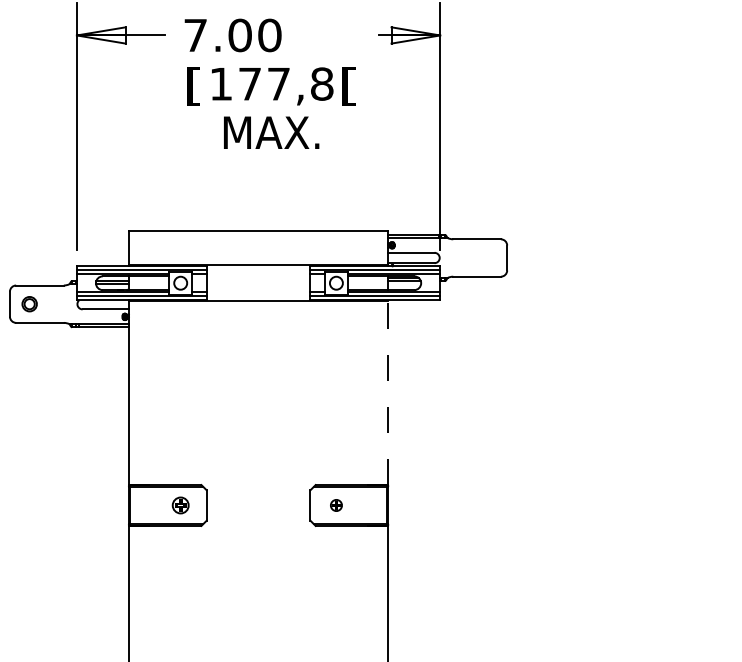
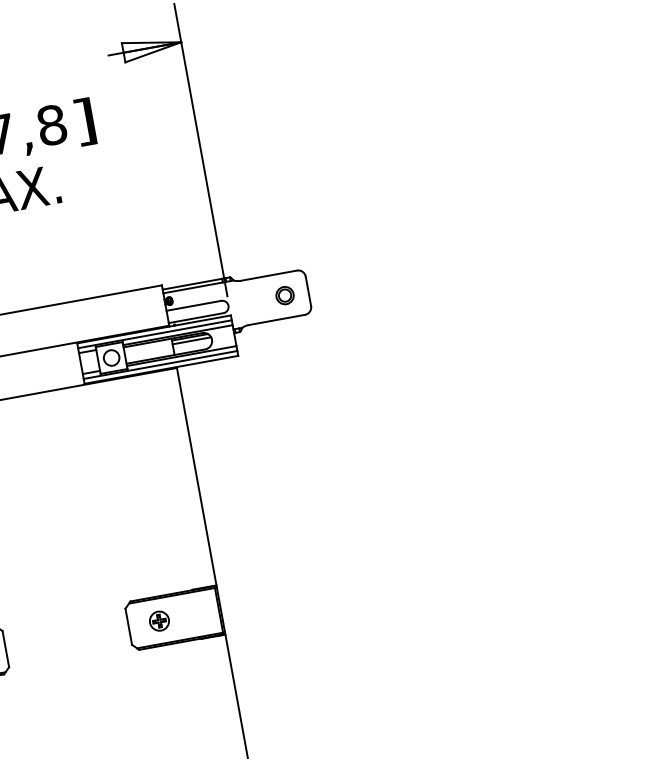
text: (349, 86) -> (84, 122), [ -> ]
part: (487, 257) -> (285, 295), added
line: (388, 392) -> (196, 476), dashed -> solid
part: (336, 505) -> (159, 621), size x1.43

